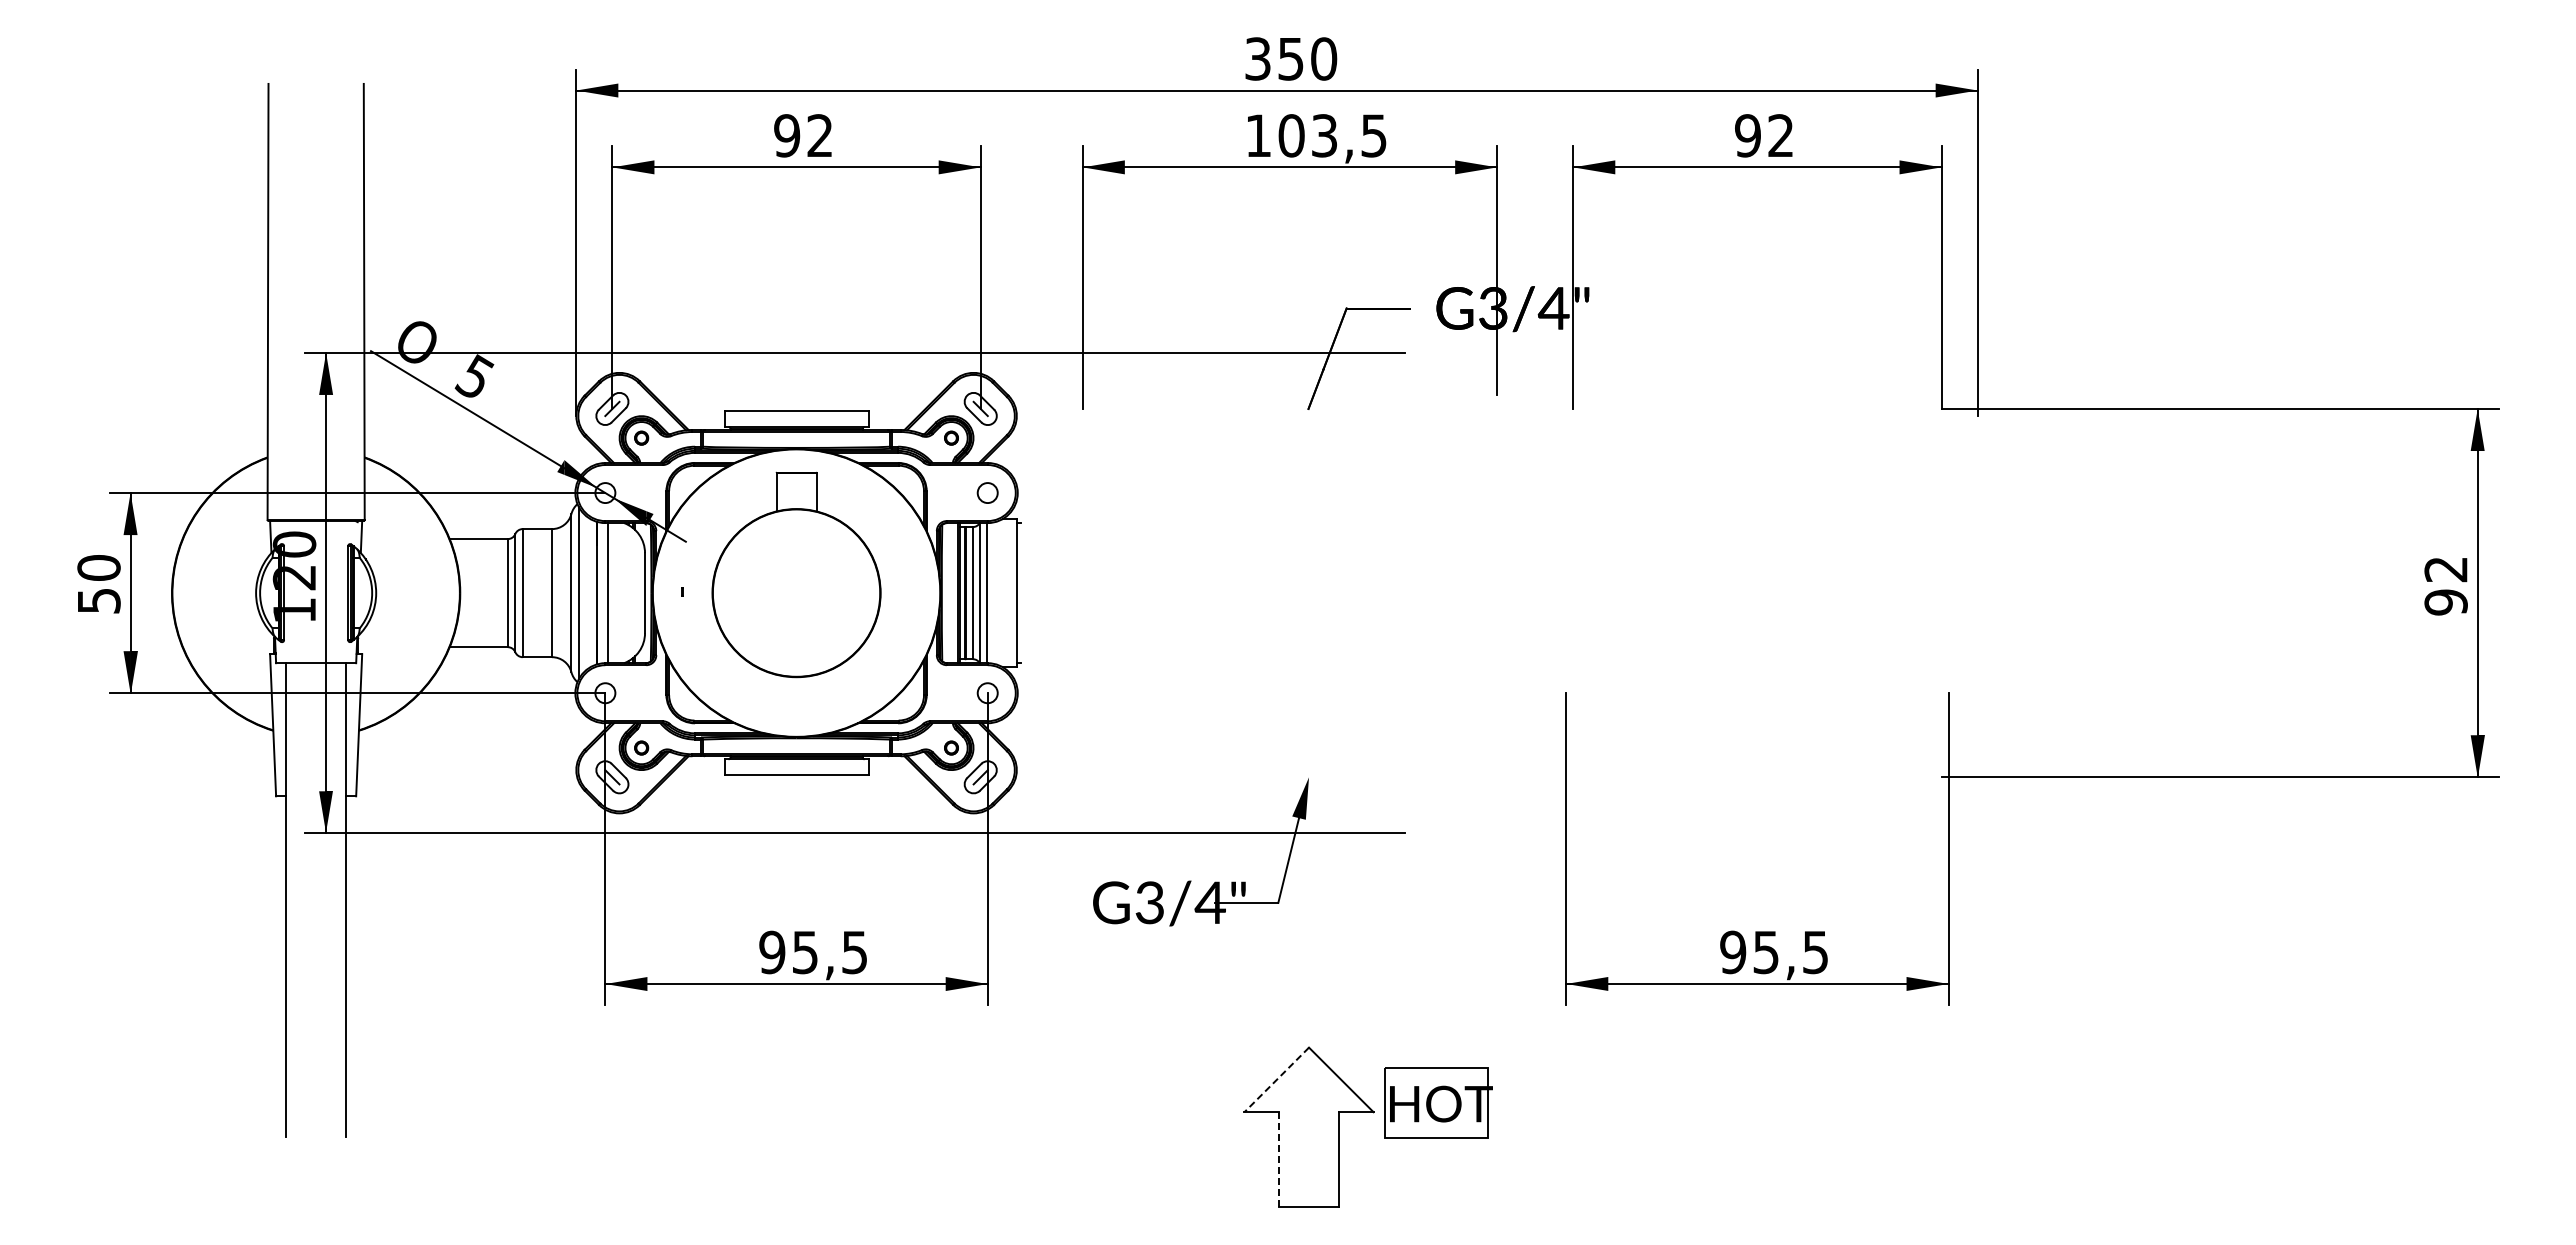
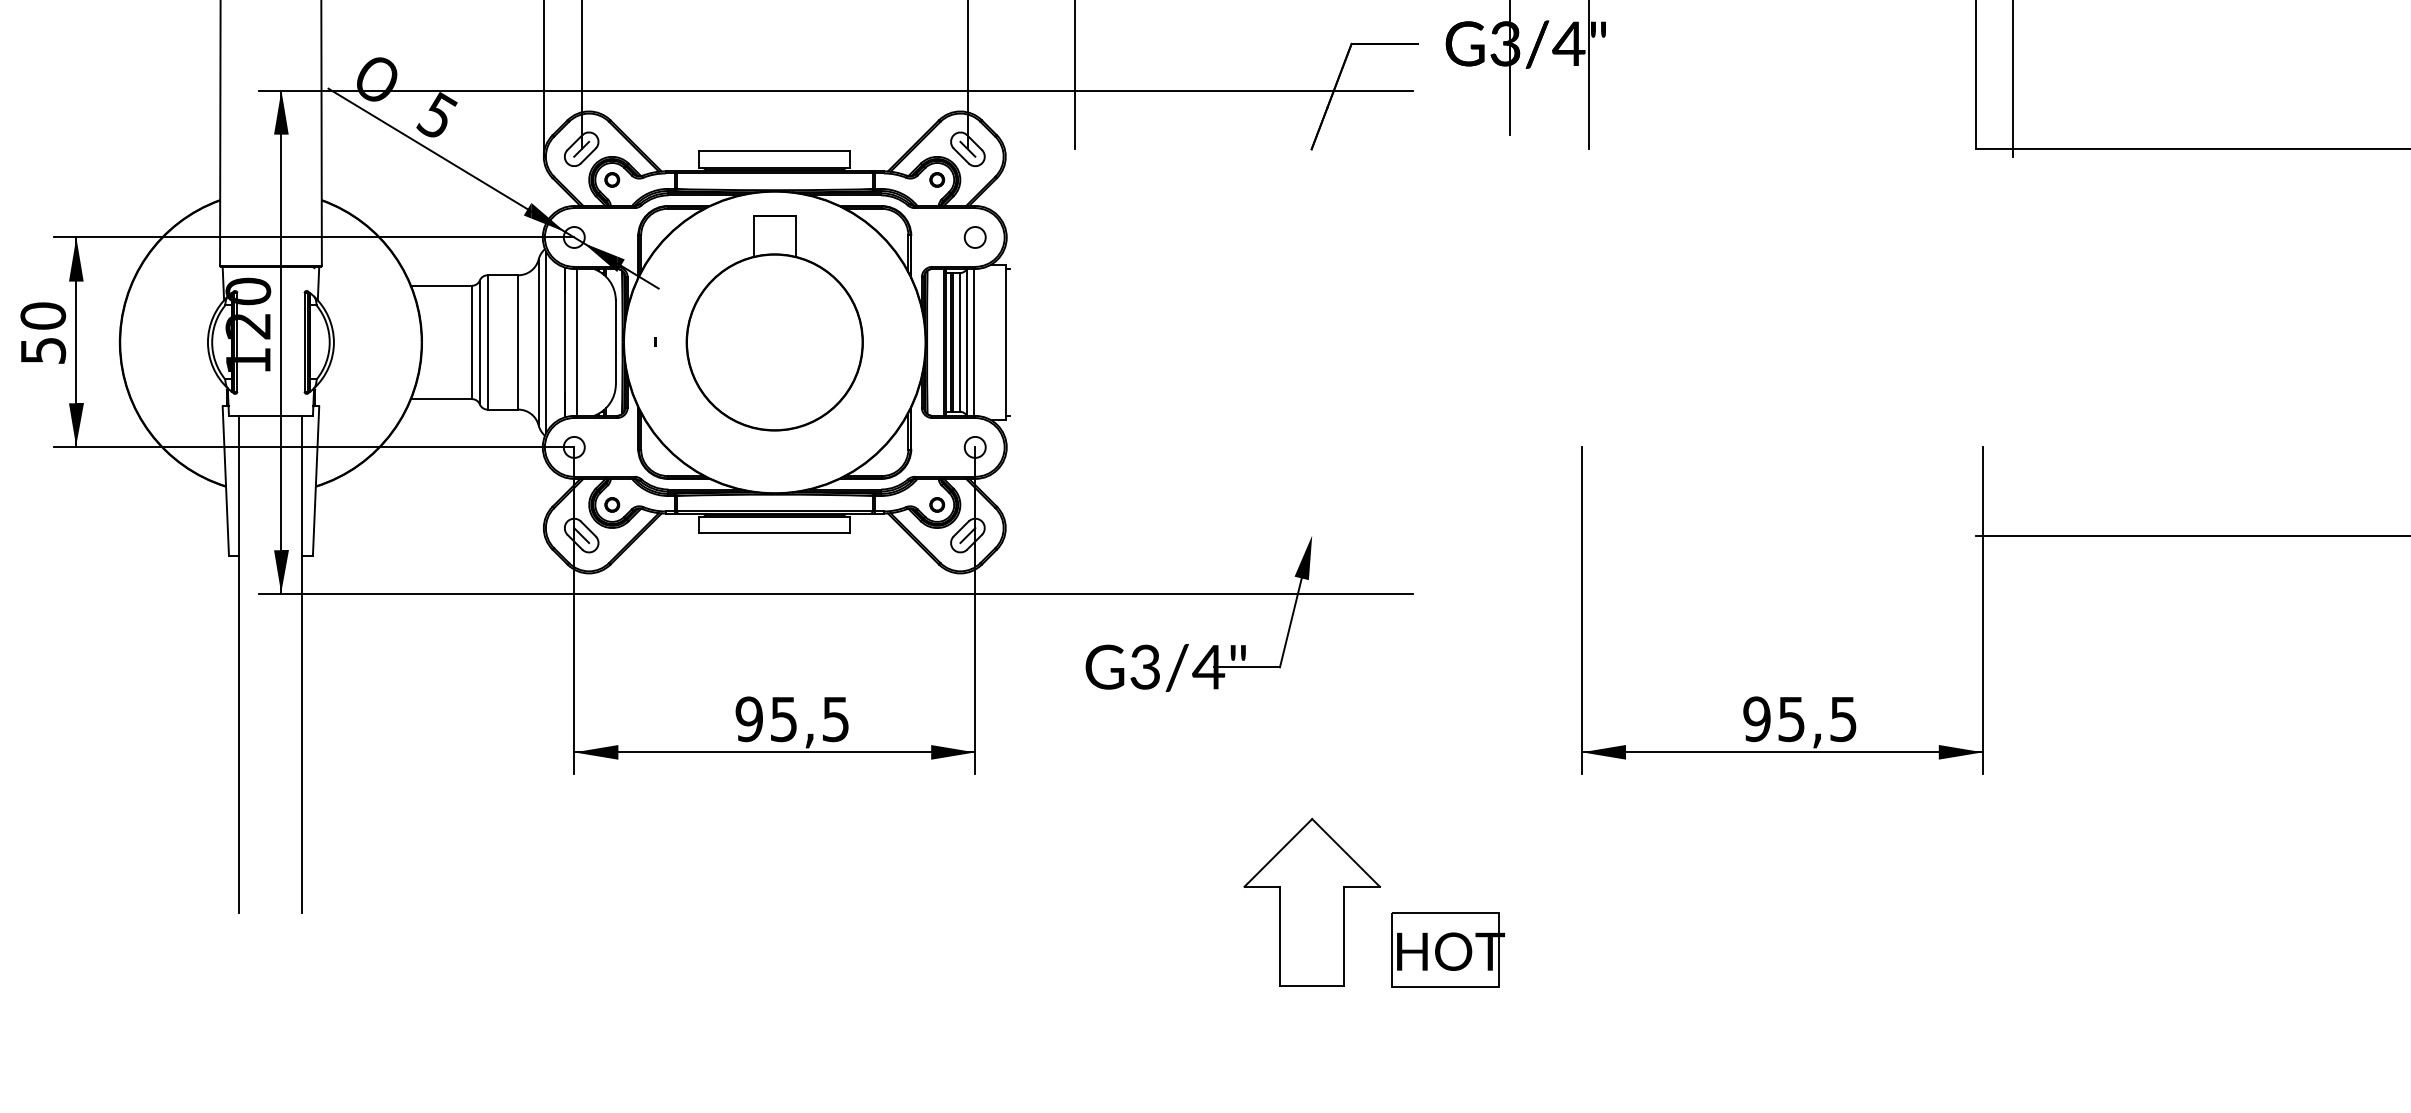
line: (1276, 1079) -> (1278, 852), dashed -> solid
part: (1438, 1102) -> (1447, 950), moved
line: (1278, 1160) -> (1280, 937), dashed -> solid

